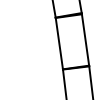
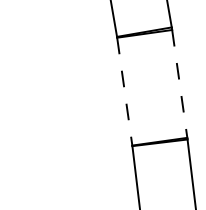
line: (85, 39) -> (179, 82), solid -> dashed
line: (59, 43) -> (125, 91), solid -> dashed

